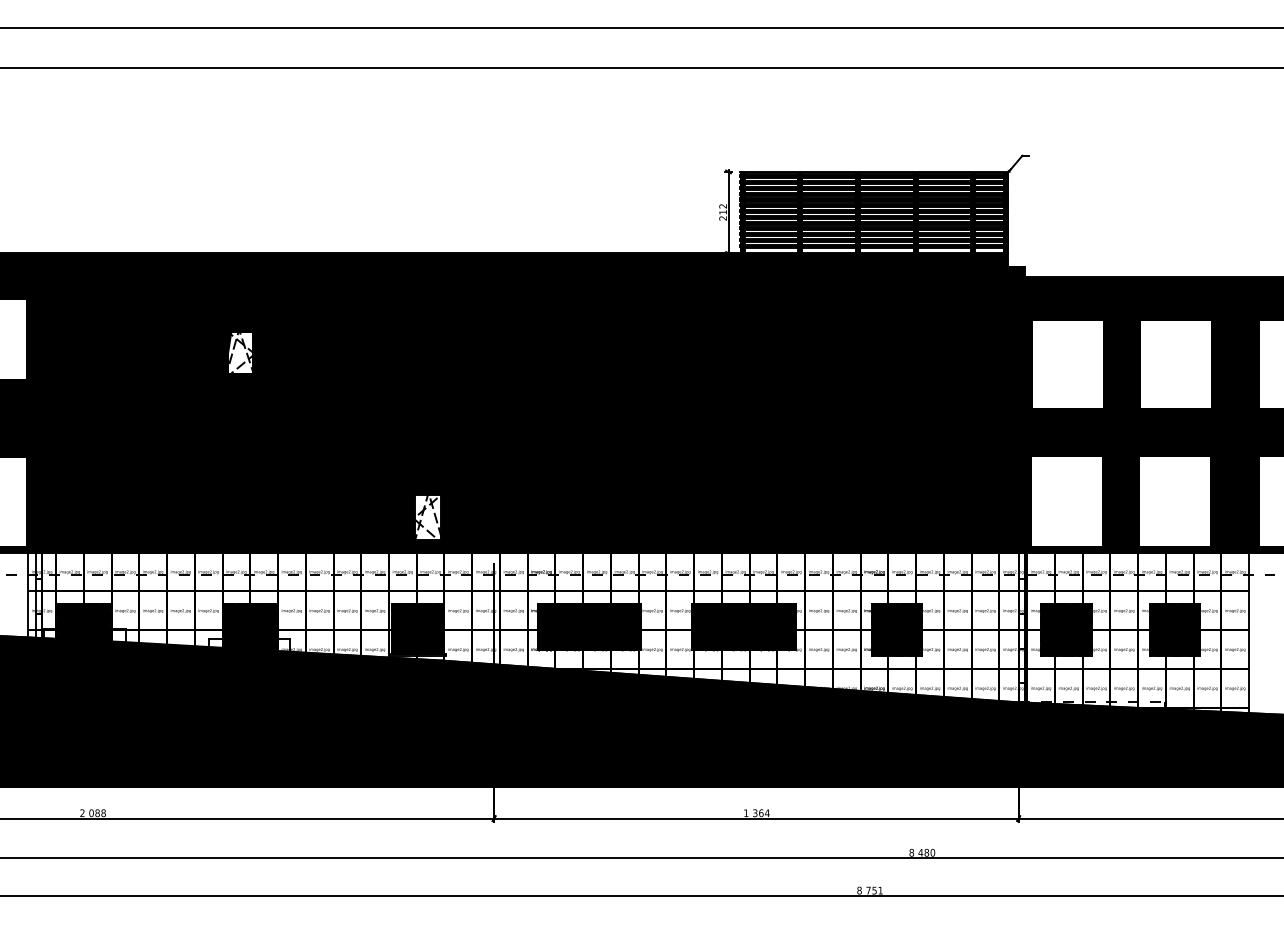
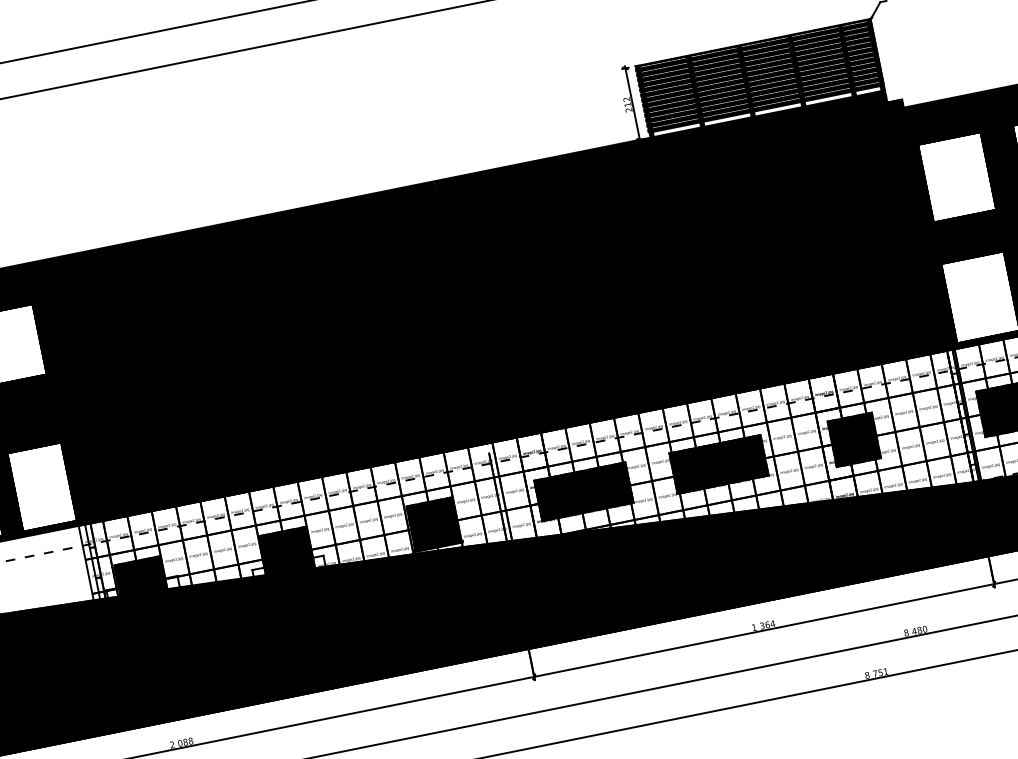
fill: (240, 353) -> (229, 313), added
fill: (427, 517) -> (422, 424), added

